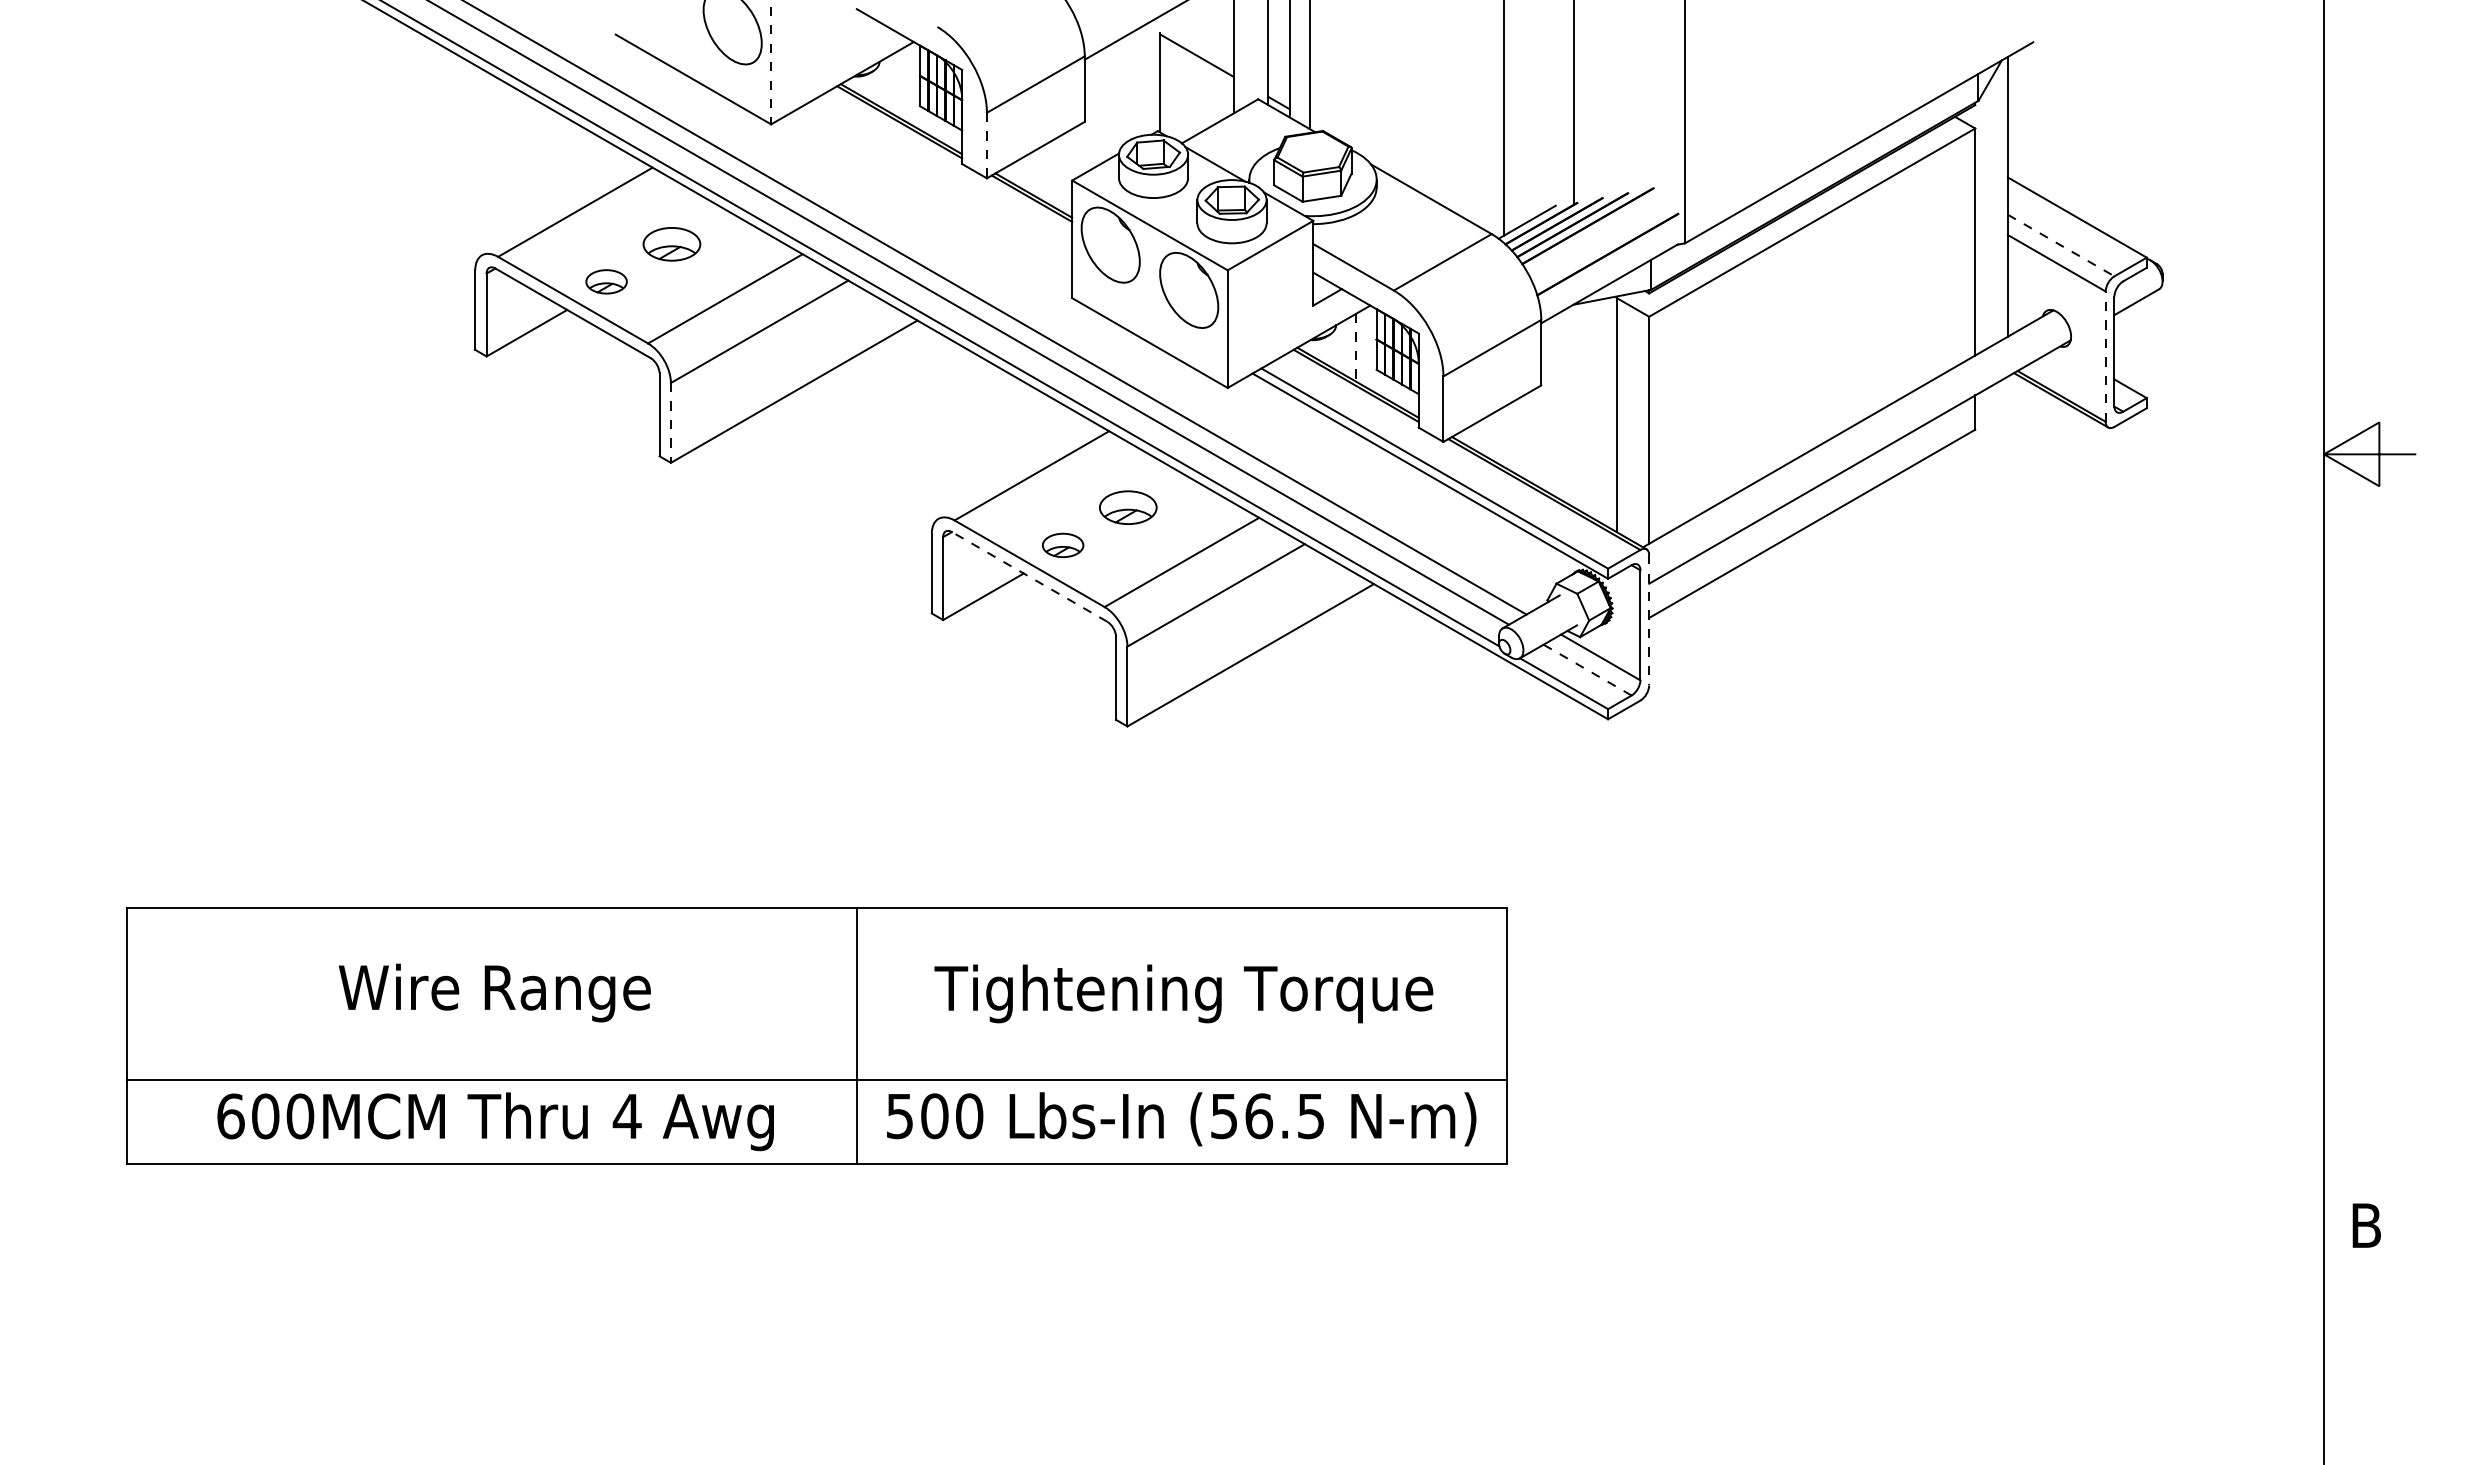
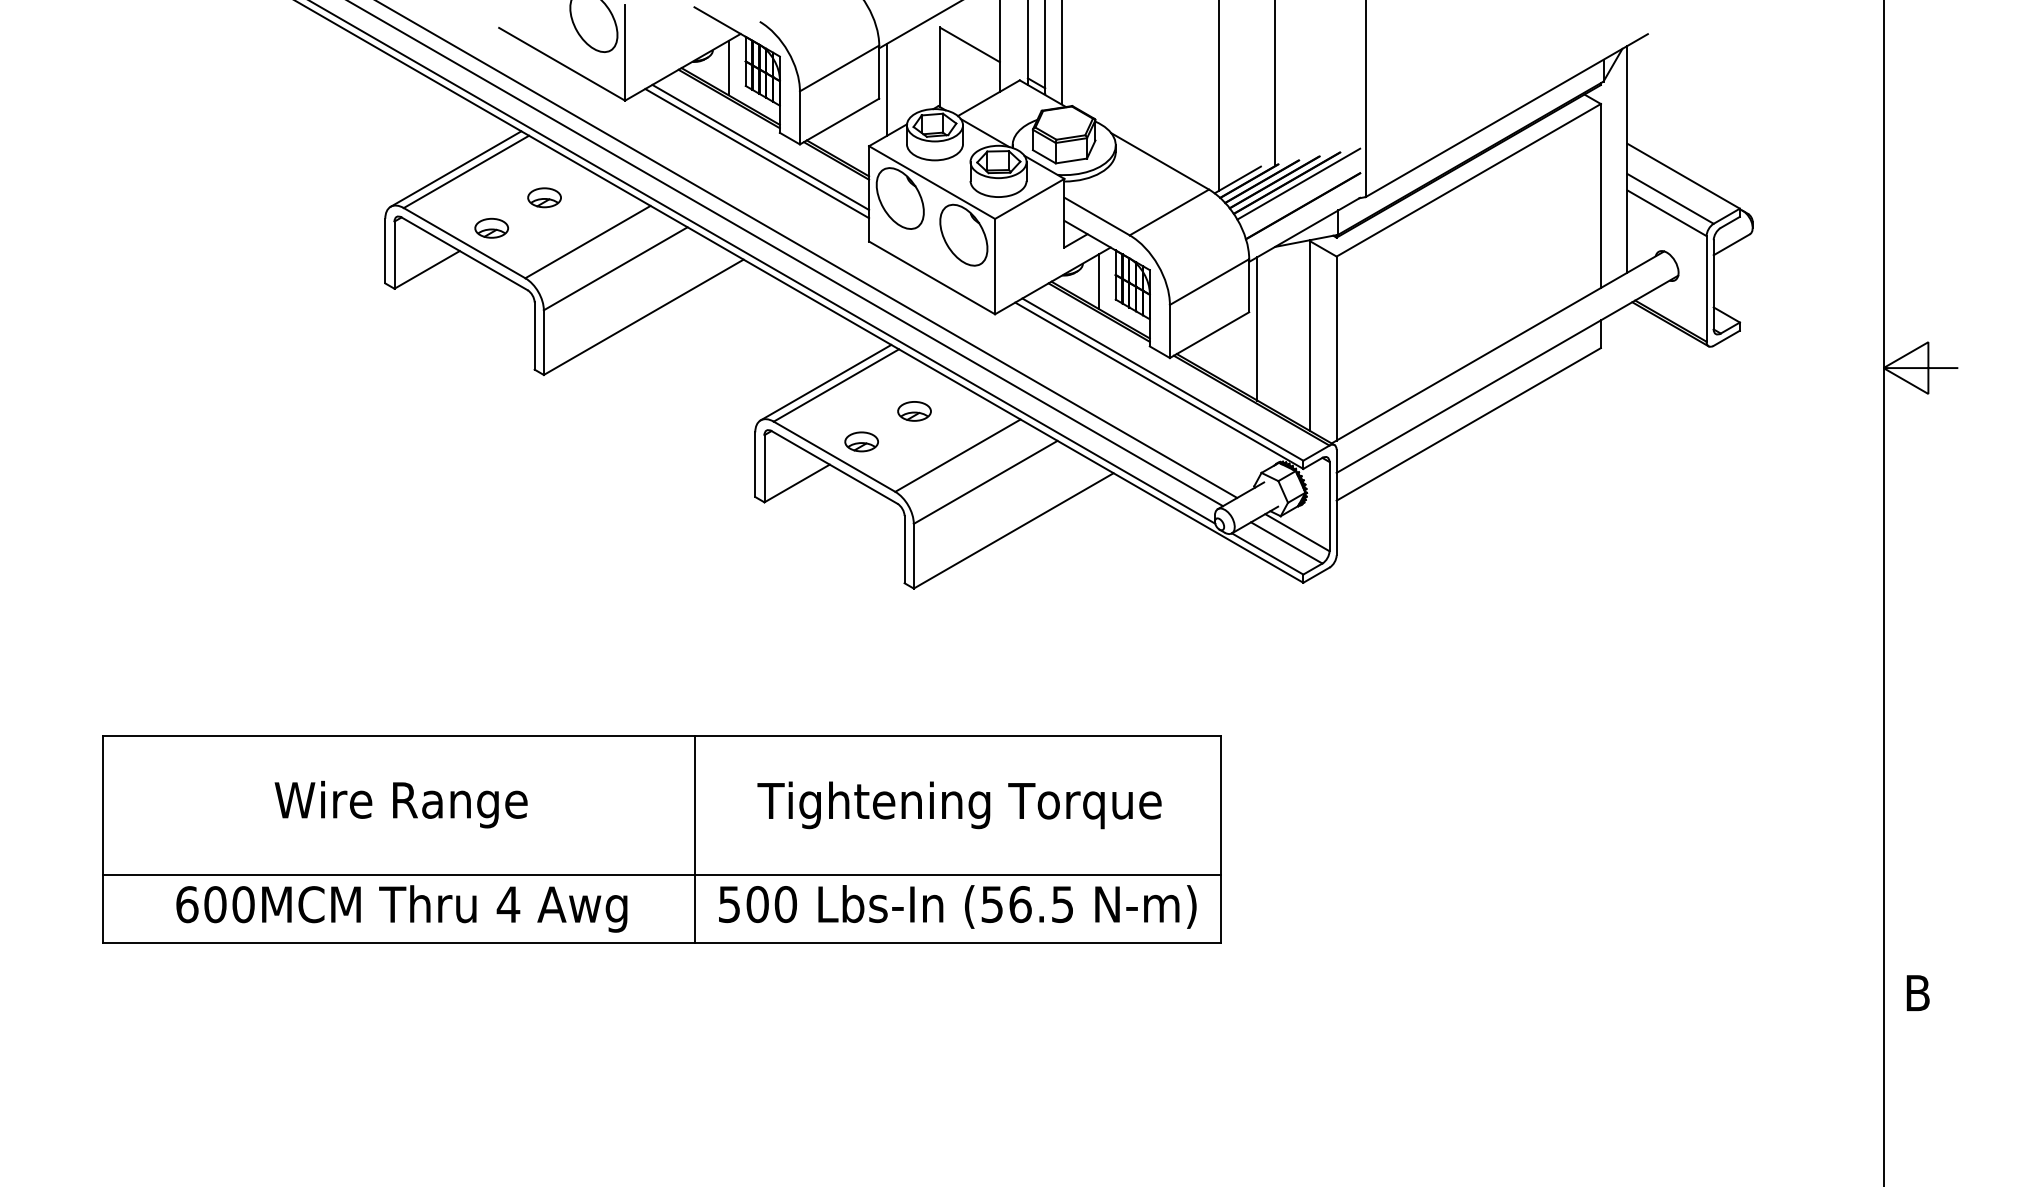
line: (771, 65) -> (625, 52), dashed -> solid
line: (899, 83) -> (729, 67), added
line: (1094, 110) -> (887, 89), added
line: (986, 145) -> (799, 117), dashed -> solid
line: (938, 181) -> (760, 146), added
line: (934, 189) -> (757, 153), added
line: (562, 208) -> (455, 168), added
line: (1602, 227) -> (1298, 184), added
part: (671, 243) -> (544, 197), size x0.71
line: (2061, 245) -> (1670, 198), dashed -> solid
line: (1355, 347) -> (1098, 281), dashed -> solid
line: (2105, 356) -> (1706, 288), dashed -> solid
line: (1551, 405) -> (1257, 328), added
line: (670, 422) -> (543, 342), dashed -> solid
line: (1018, 471) -> (825, 381), added
part: (1128, 507) -> (914, 411), size x0.71
line: (1029, 576) -> (834, 467), dashed -> solid
line: (1649, 620) -> (1336, 502), dashed -> solid
line: (1587, 670) -> (1286, 543), dashed -> solid

